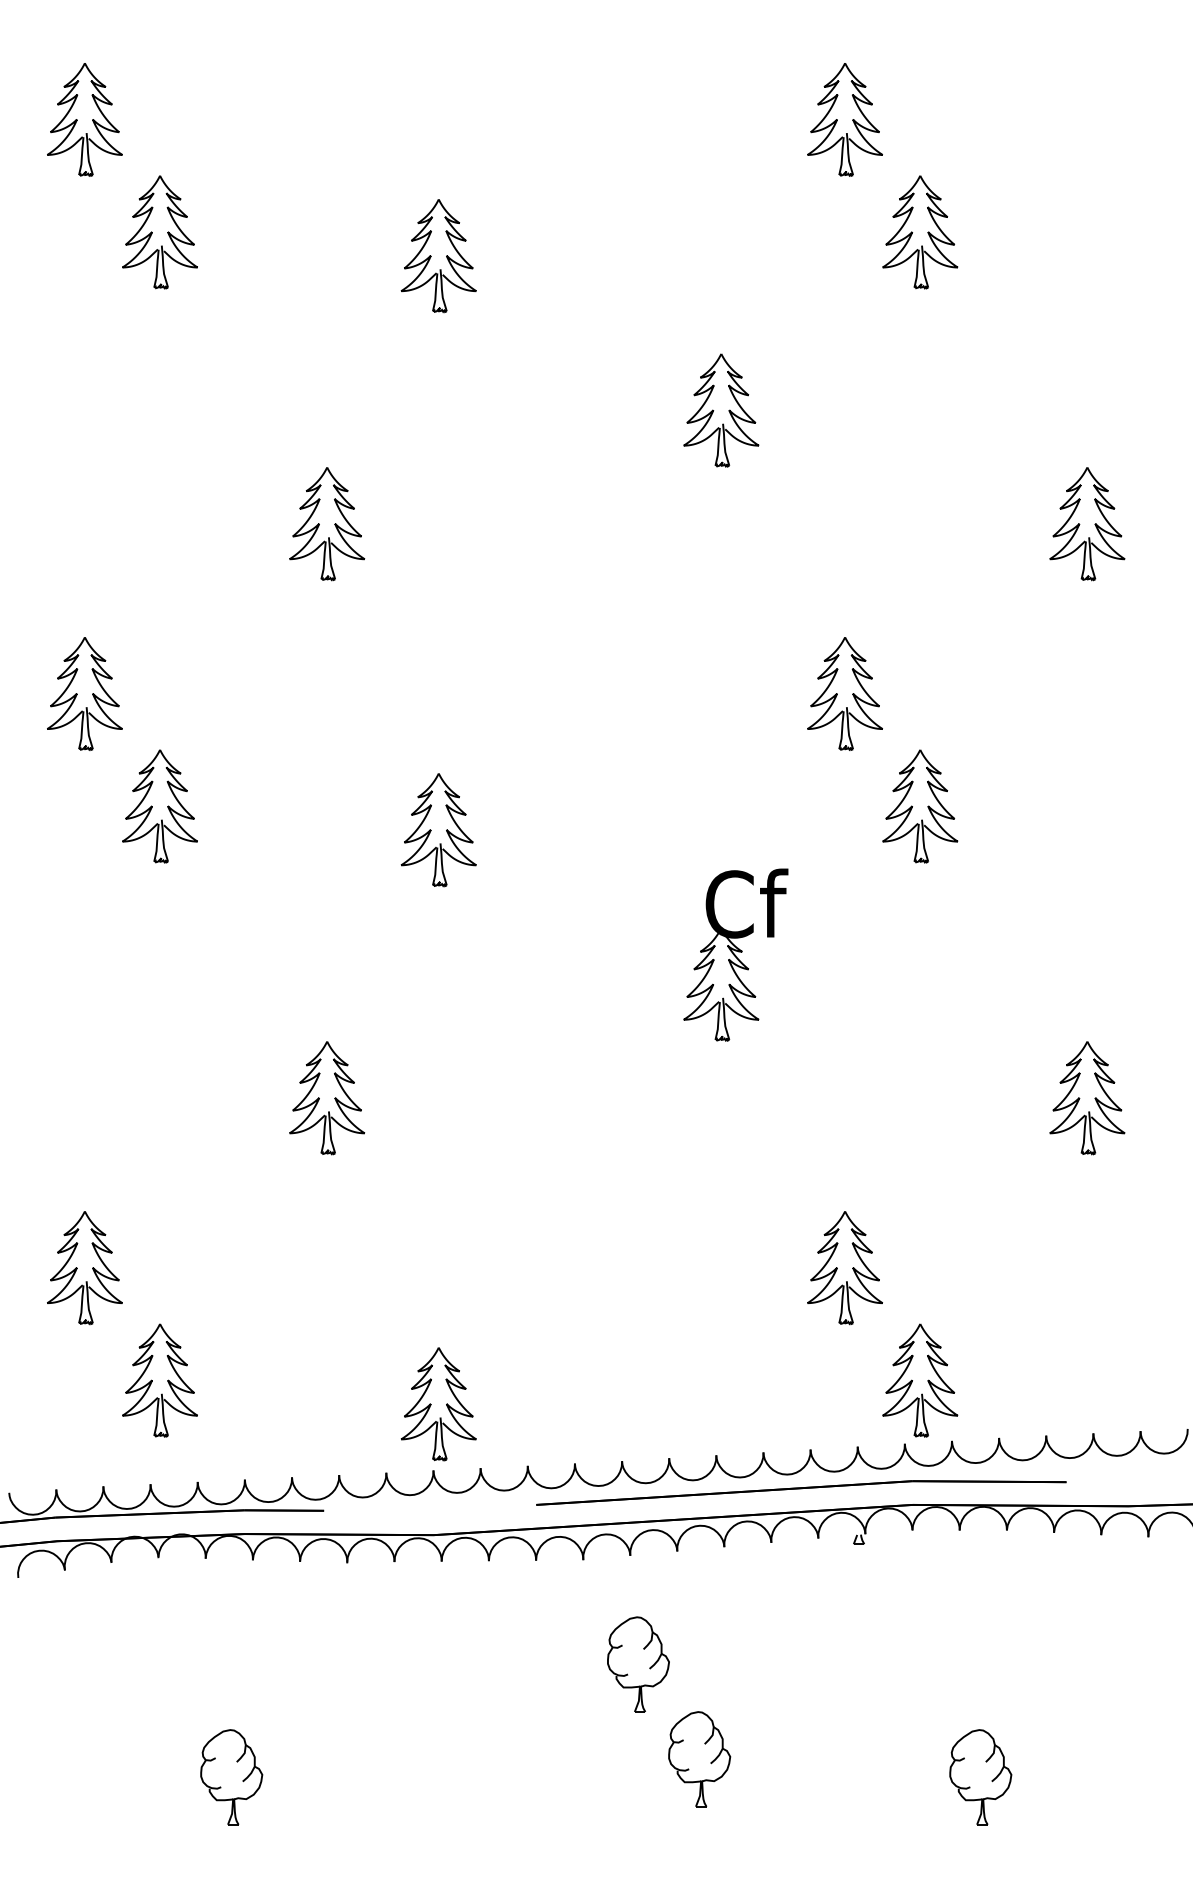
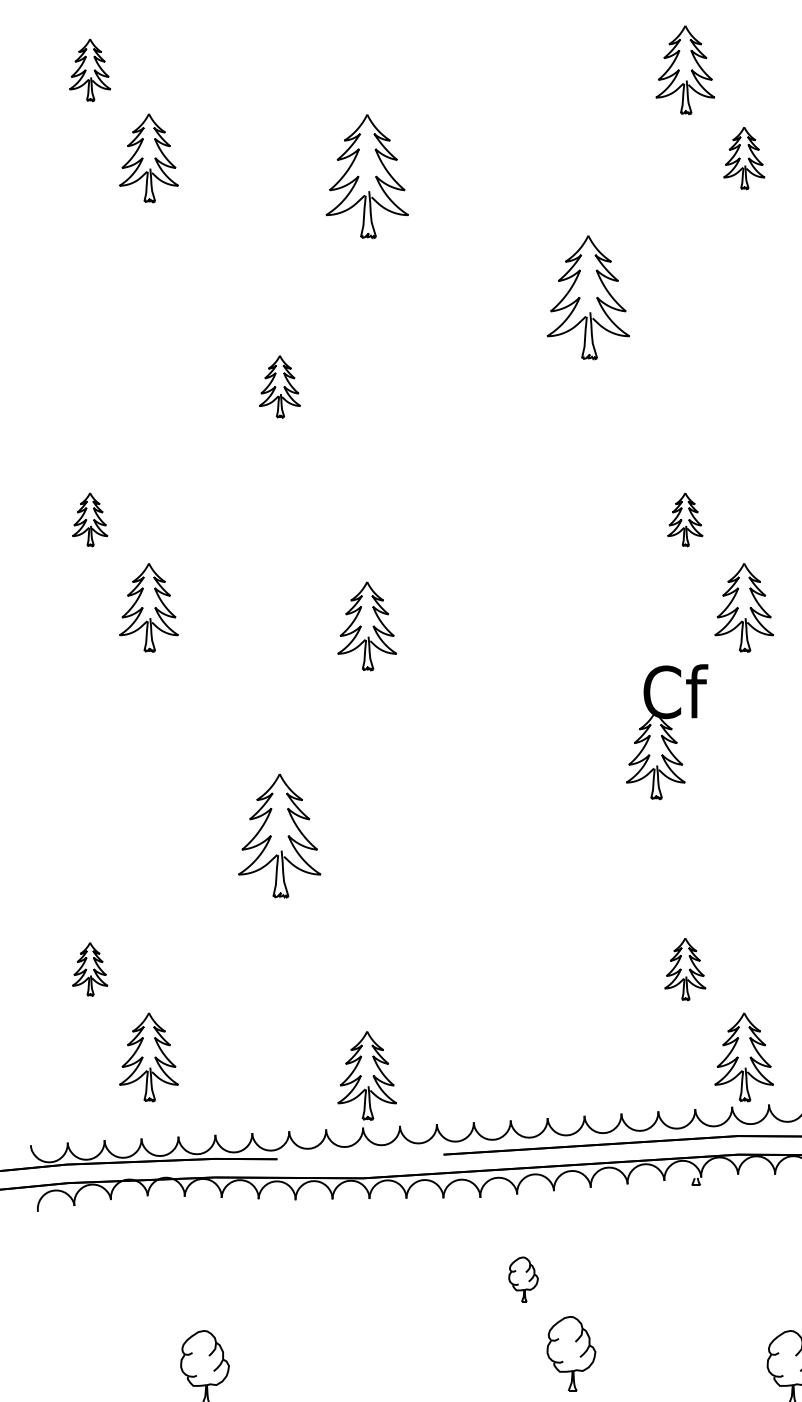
part: (84, 119) -> (89, 69), size x0.7
part: (920, 232) -> (744, 158), size x0.7
part: (438, 256) -> (366, 177), size x1.4
part: (721, 410) -> (588, 297), size x1.4
part: (327, 524) -> (280, 386), size x0.7
part: (84, 693) -> (89, 519), size x0.6
part: (844, 693) -> (684, 519), size x0.6
part: (735, 954) -> (666, 731), moved
part: (327, 1098) -> (280, 836), size x1.4
part: (84, 1268) -> (89, 969), size x0.6
part: (844, 1268) -> (684, 969), size x0.7
part: (638, 1664) -> (523, 1279), size x0.6

